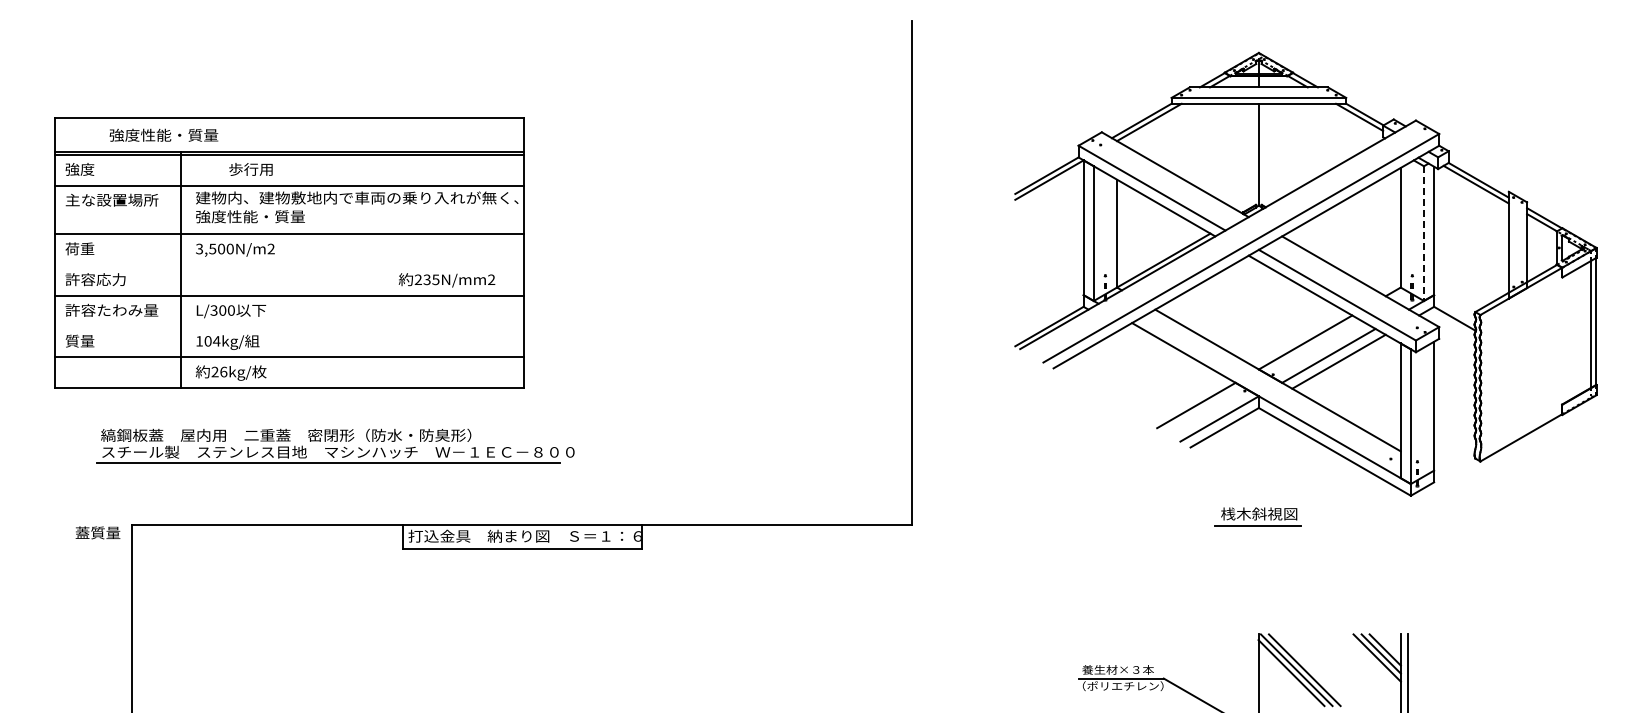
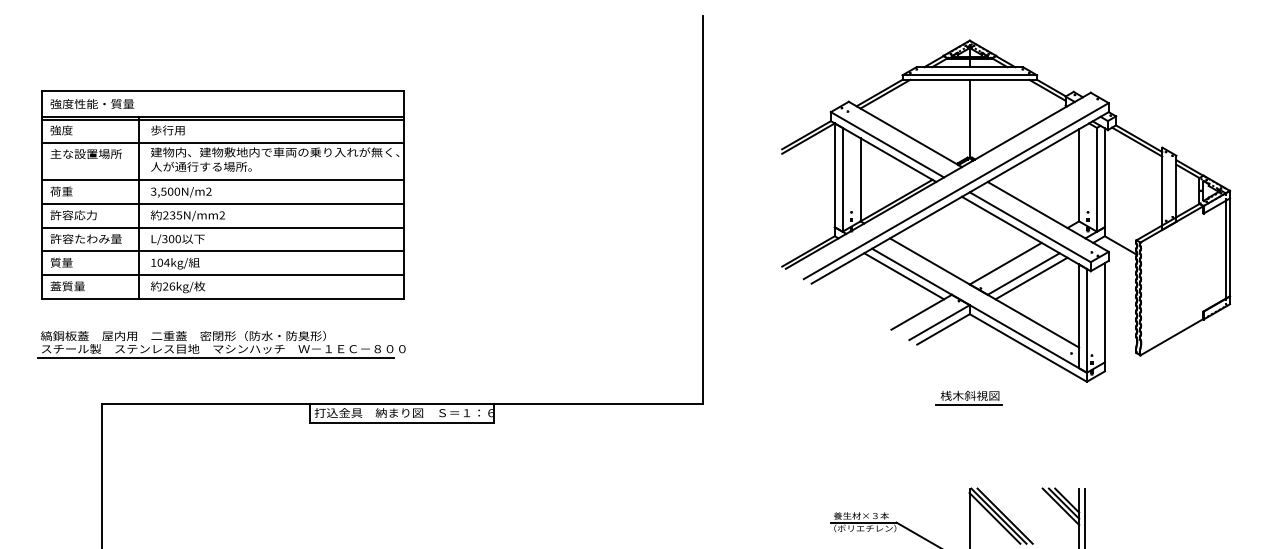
text: (163, 134) -> (92, 103), moved
text: (250, 169) -> (167, 130), moved
text: (261, 216) -> (201, 166), 強度性能・質量 -> 人が通行する場所。
line: (1423, 234) -> (1096, 180), dashed -> solid
line: (289, 264) -> (222, 203), added
text: (446, 280) -> (187, 215), moved
line: (289, 326) -> (222, 251), added
line: (1173, 358) -> (904, 276), added
part: (335, 445) -> (221, 343), moved
text: (97, 532) -> (67, 286), moved

